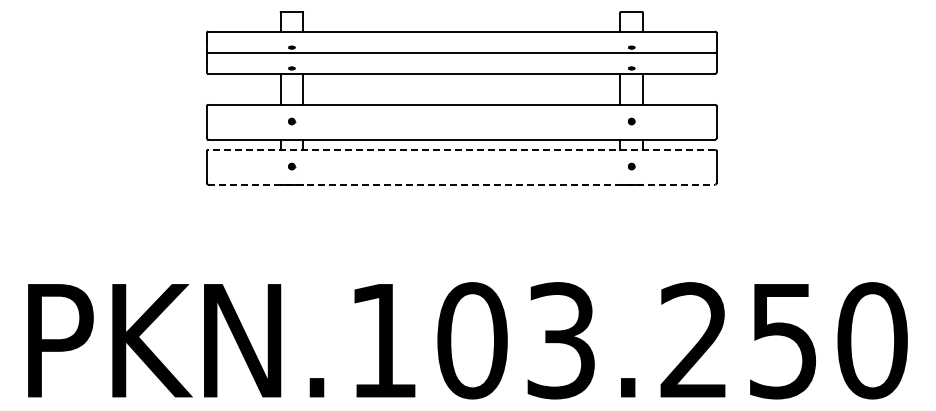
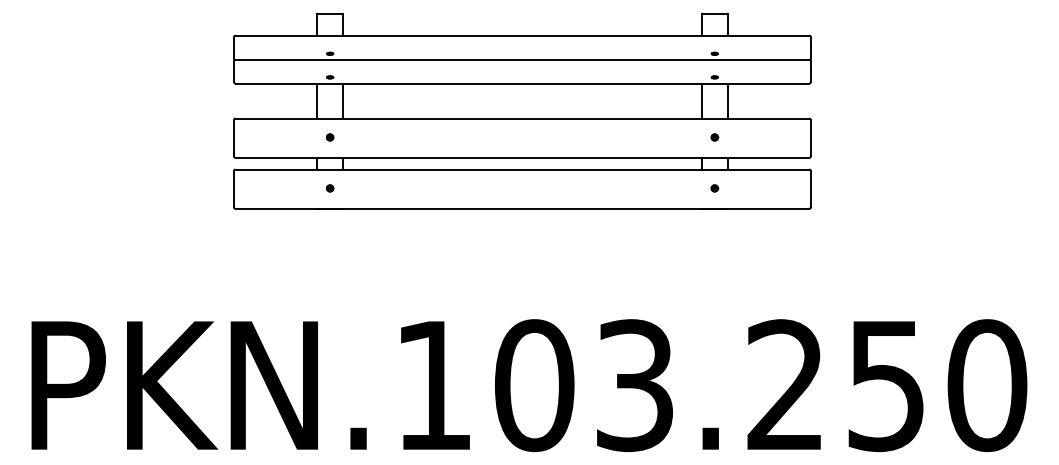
line: (461, 149) -> (522, 169), dashed -> solid
line: (462, 184) -> (523, 208), dashed -> solid

